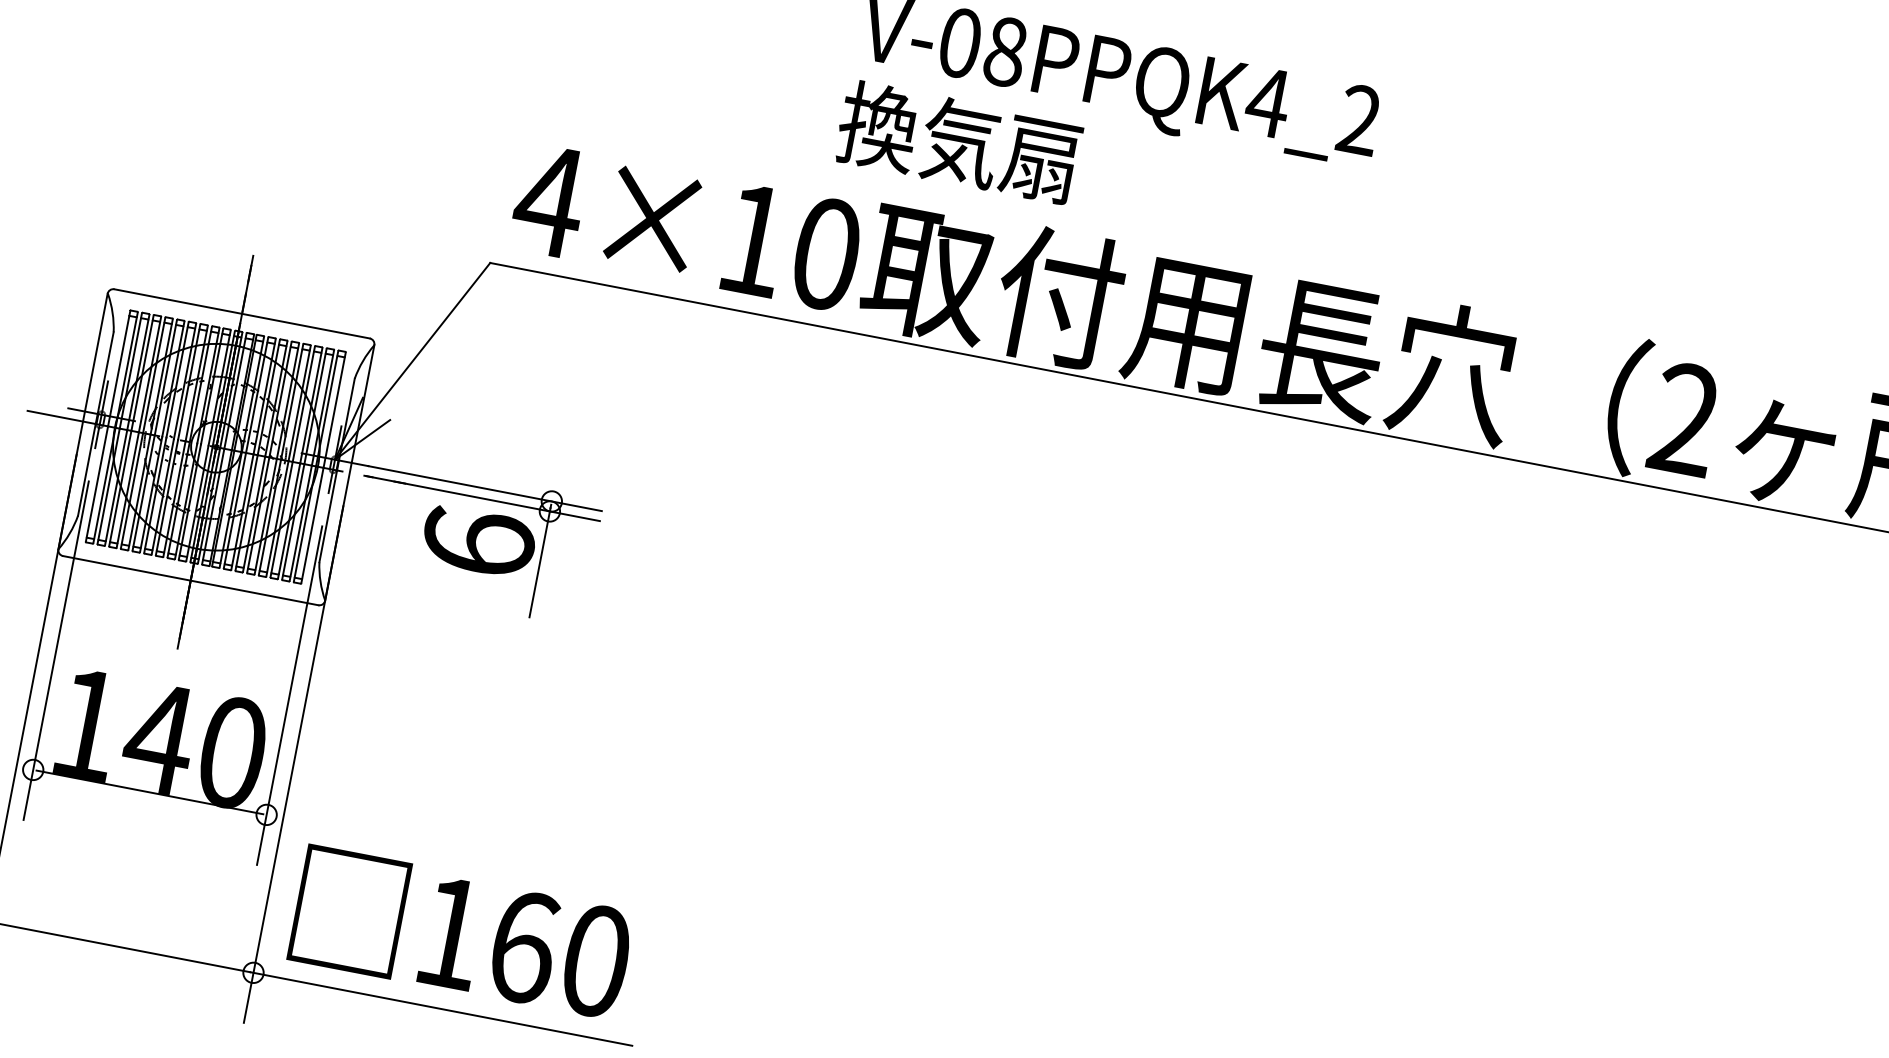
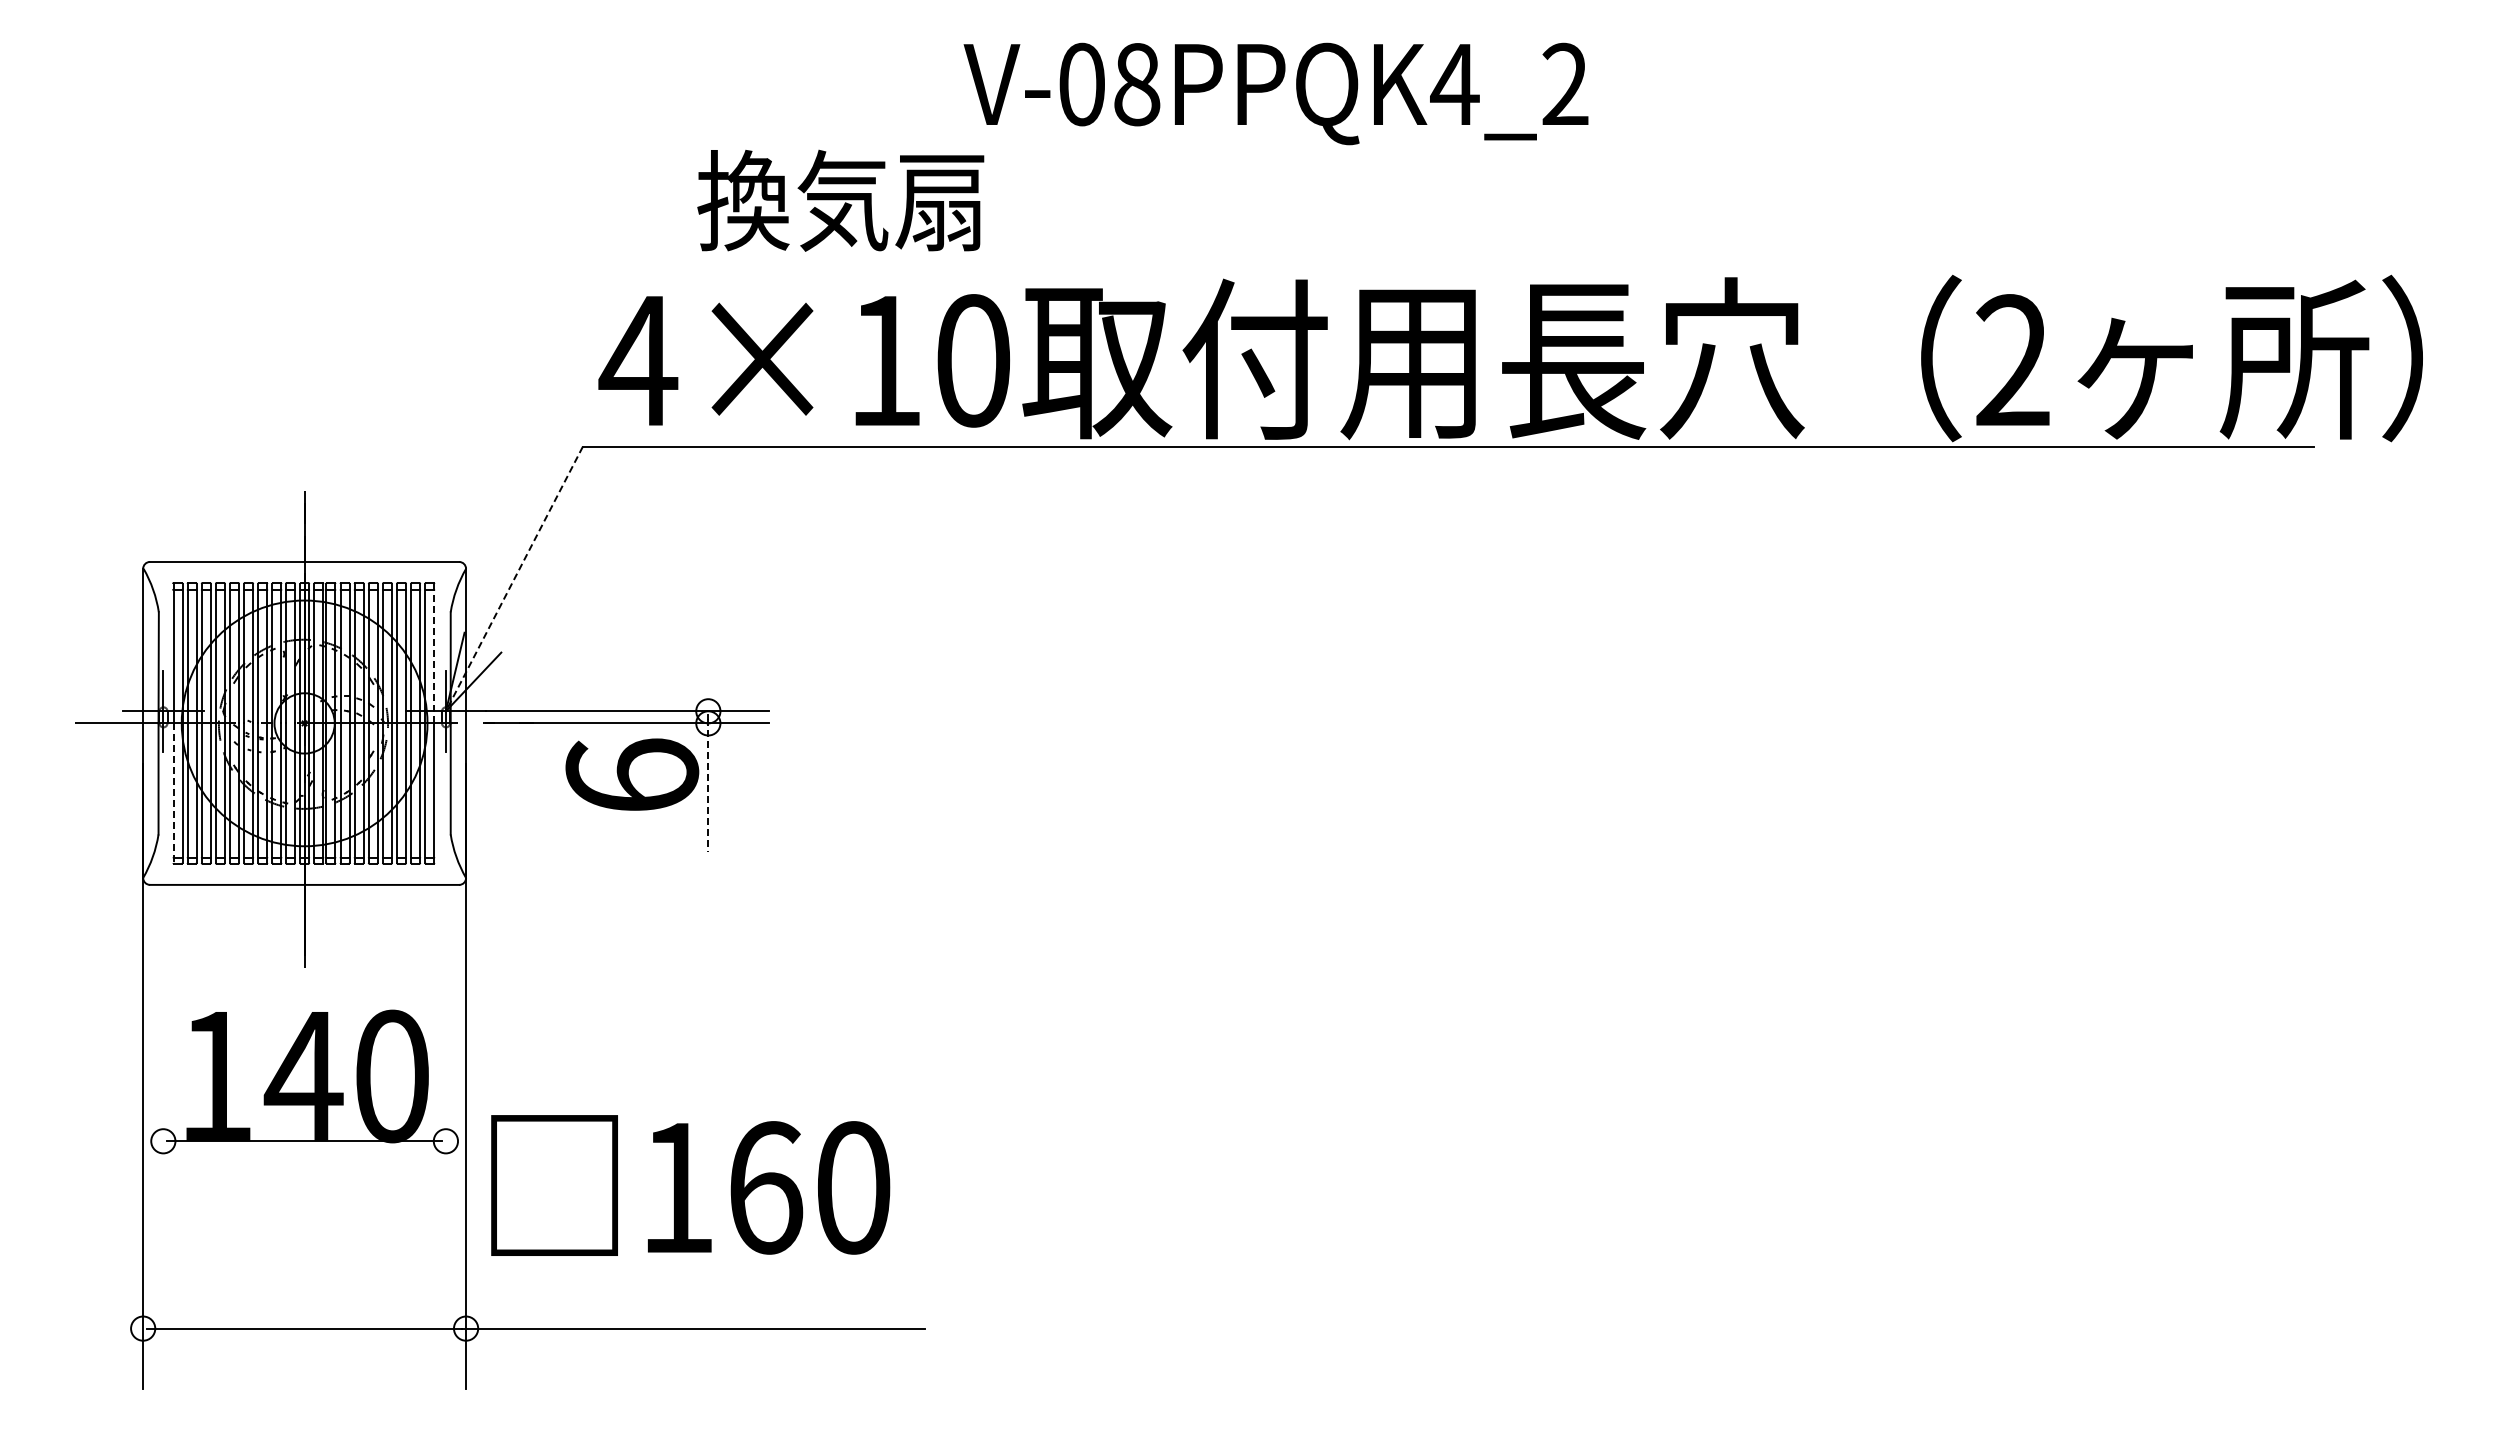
text: (958, 142) -> (840, 200), moved
line: (412, 361) -> (514, 579), solid -> dashed
line: (334, 410) -> (434, 653), solid -> dashed
line: (96, 484) -> (173, 793), solid -> dashed
line: (540, 562) -> (708, 785), solid -> dashed
line: (56, 650) -> (163, 996), removed
line: (289, 695) -> (445, 996), removed
text: (461, 933) -> (690, 1185), moved

